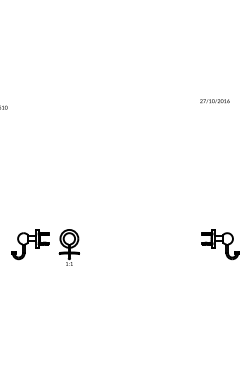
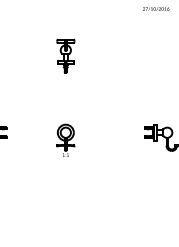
part: (114, 153) -> (65, 56), added
part: (68, 247) -> (65, 140), moved

